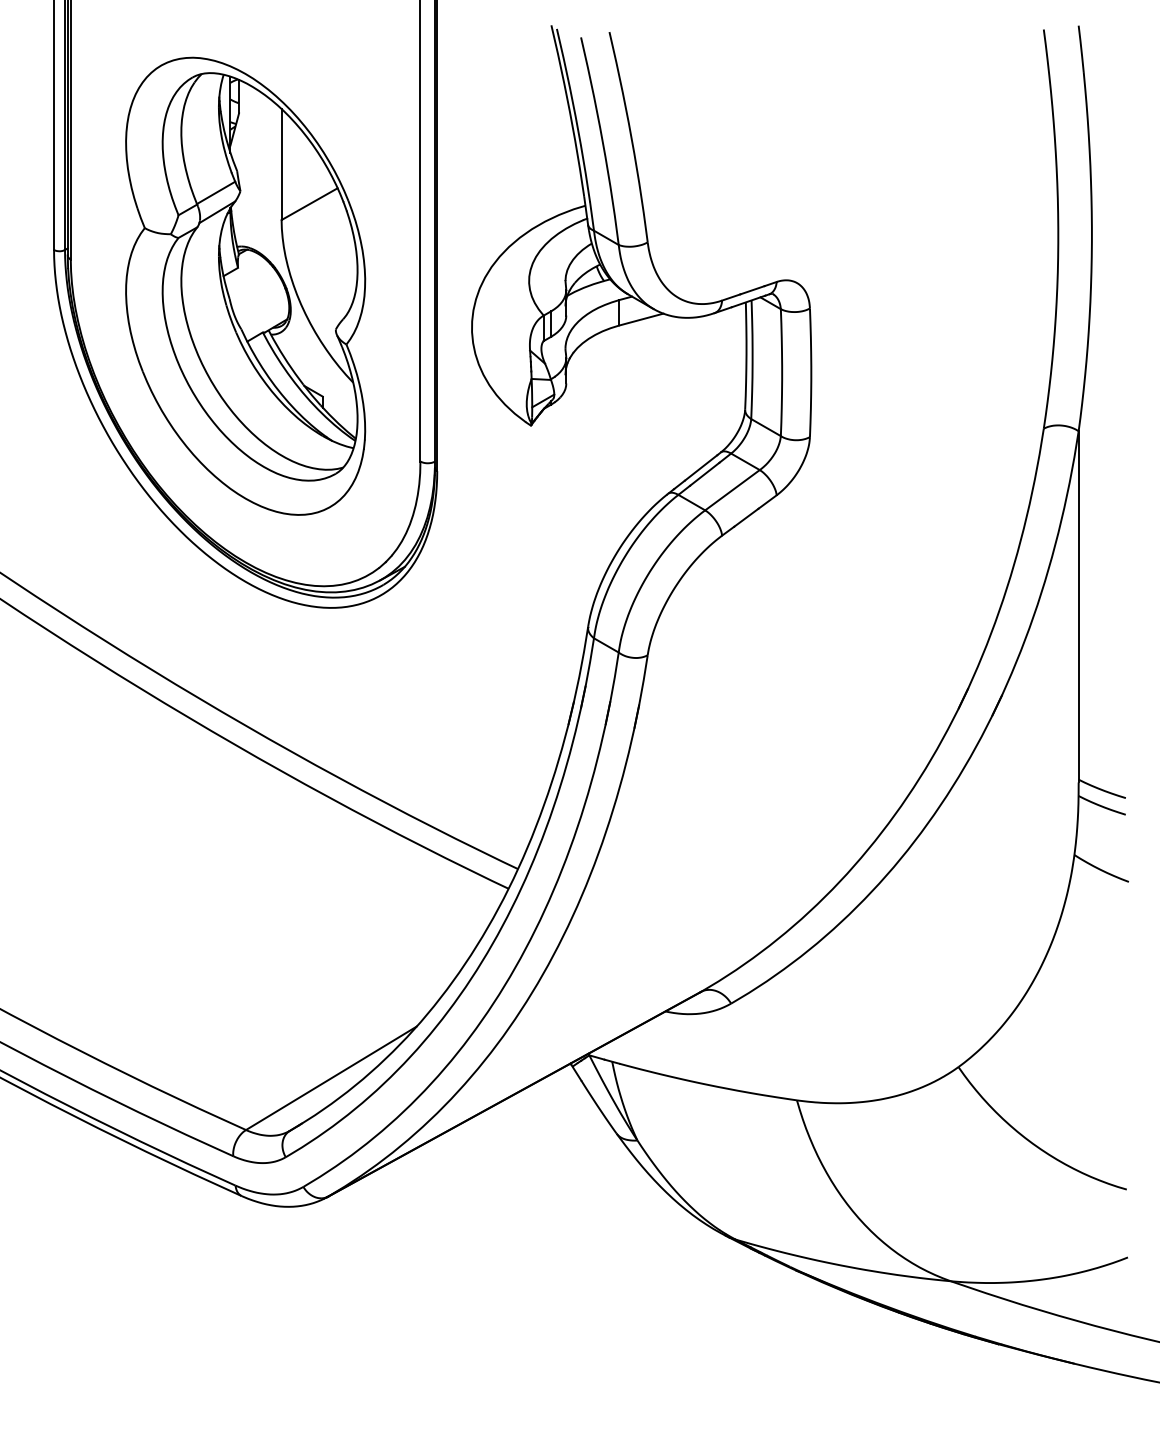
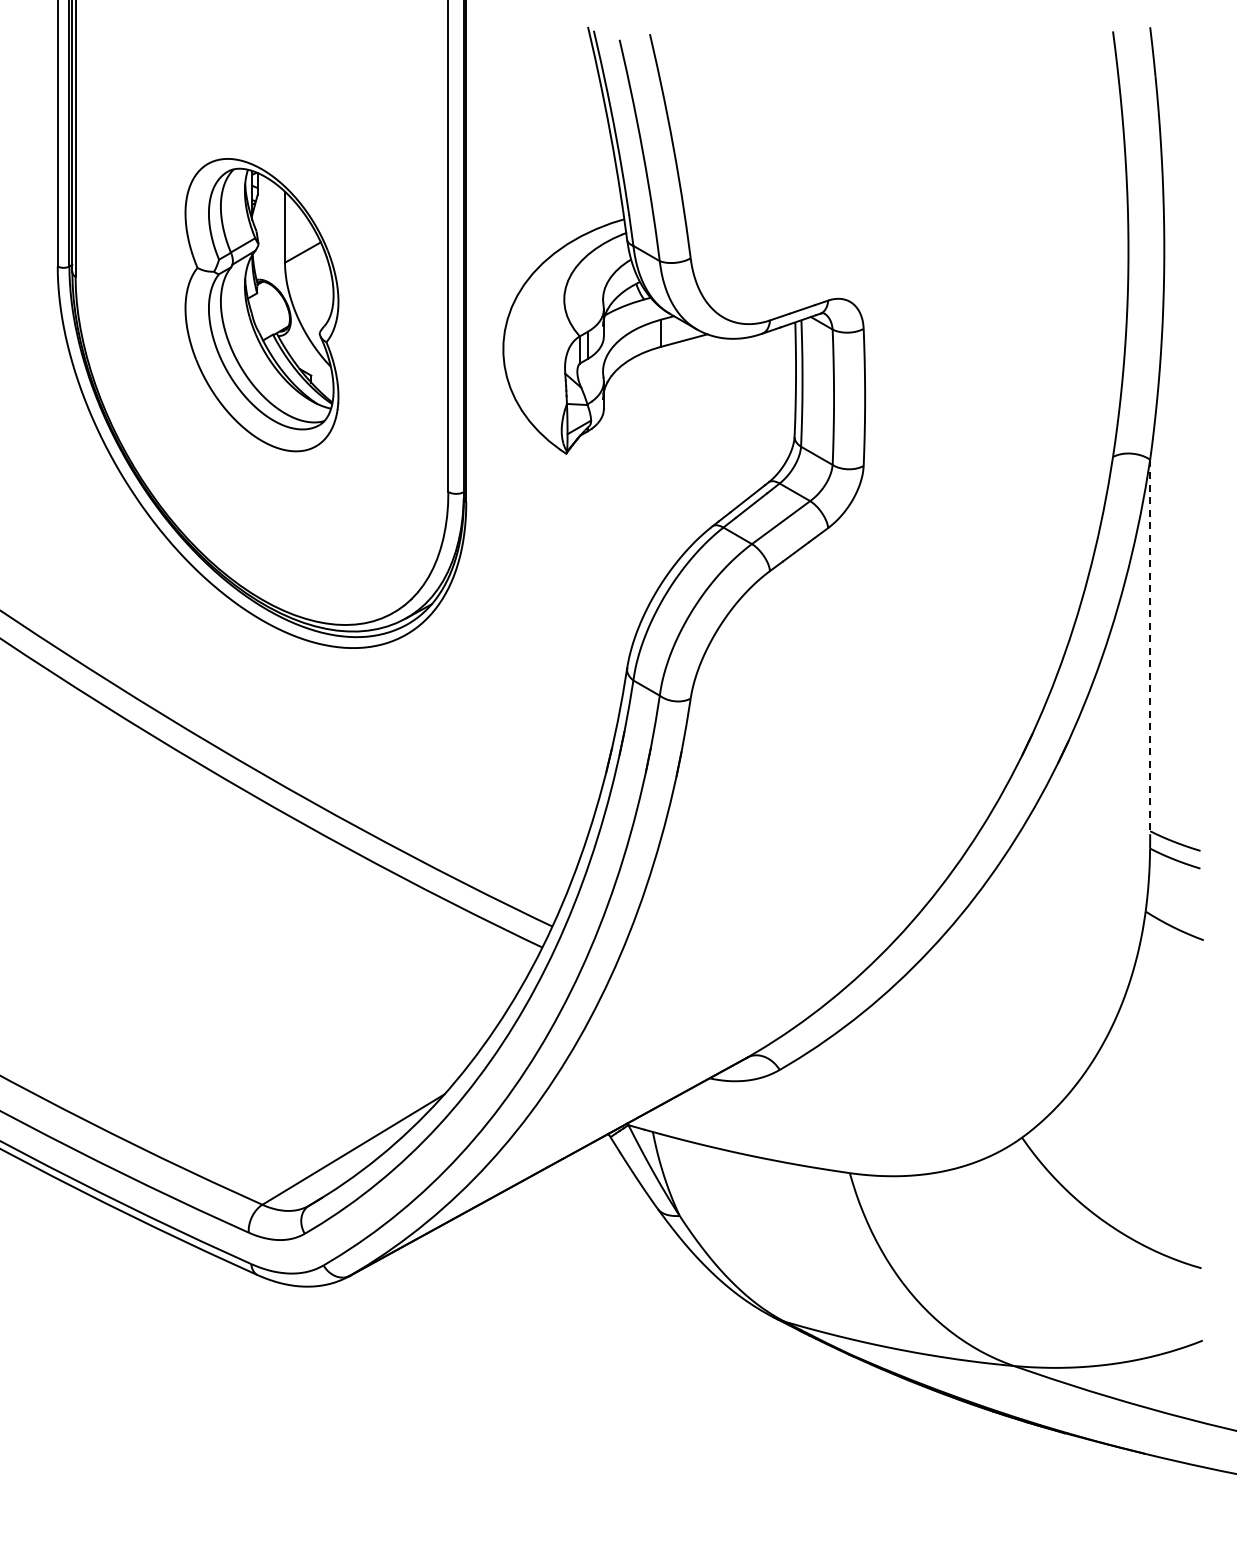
part: (245, 285) -> (261, 304), size x0.6
line: (1078, 607) -> (1150, 647), solid -> dashed

